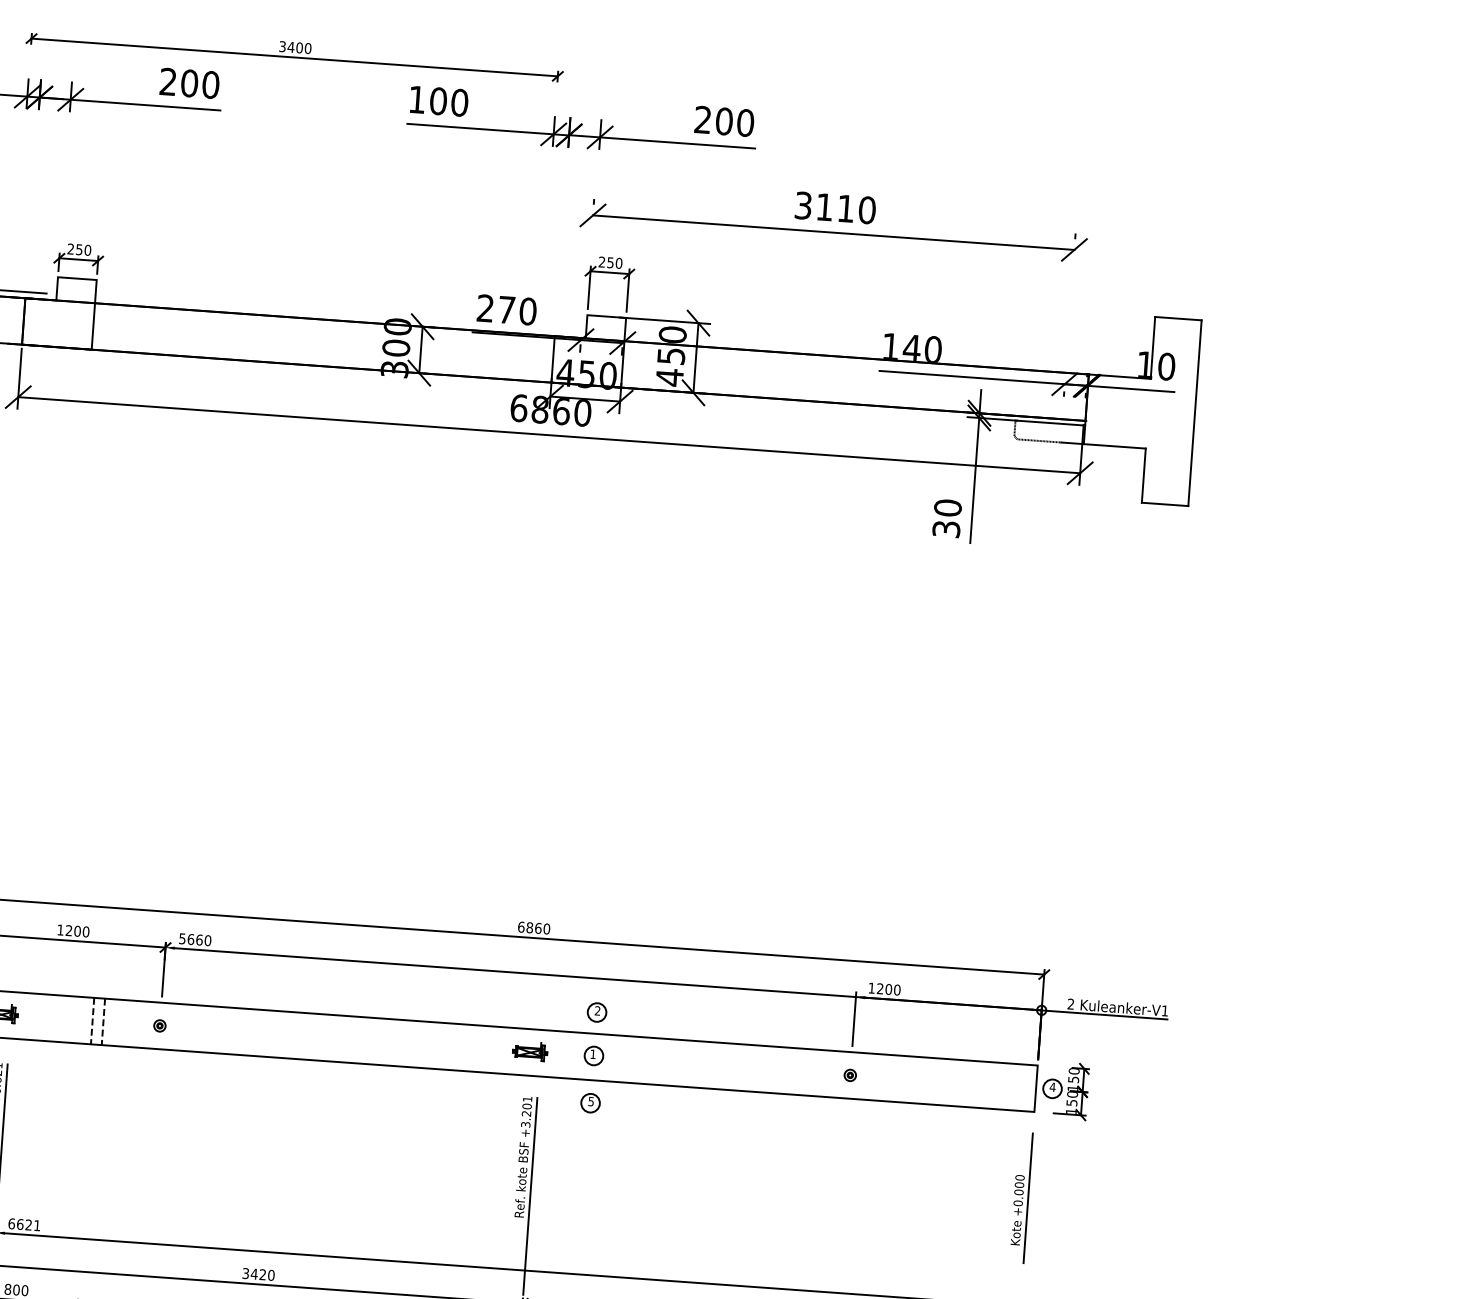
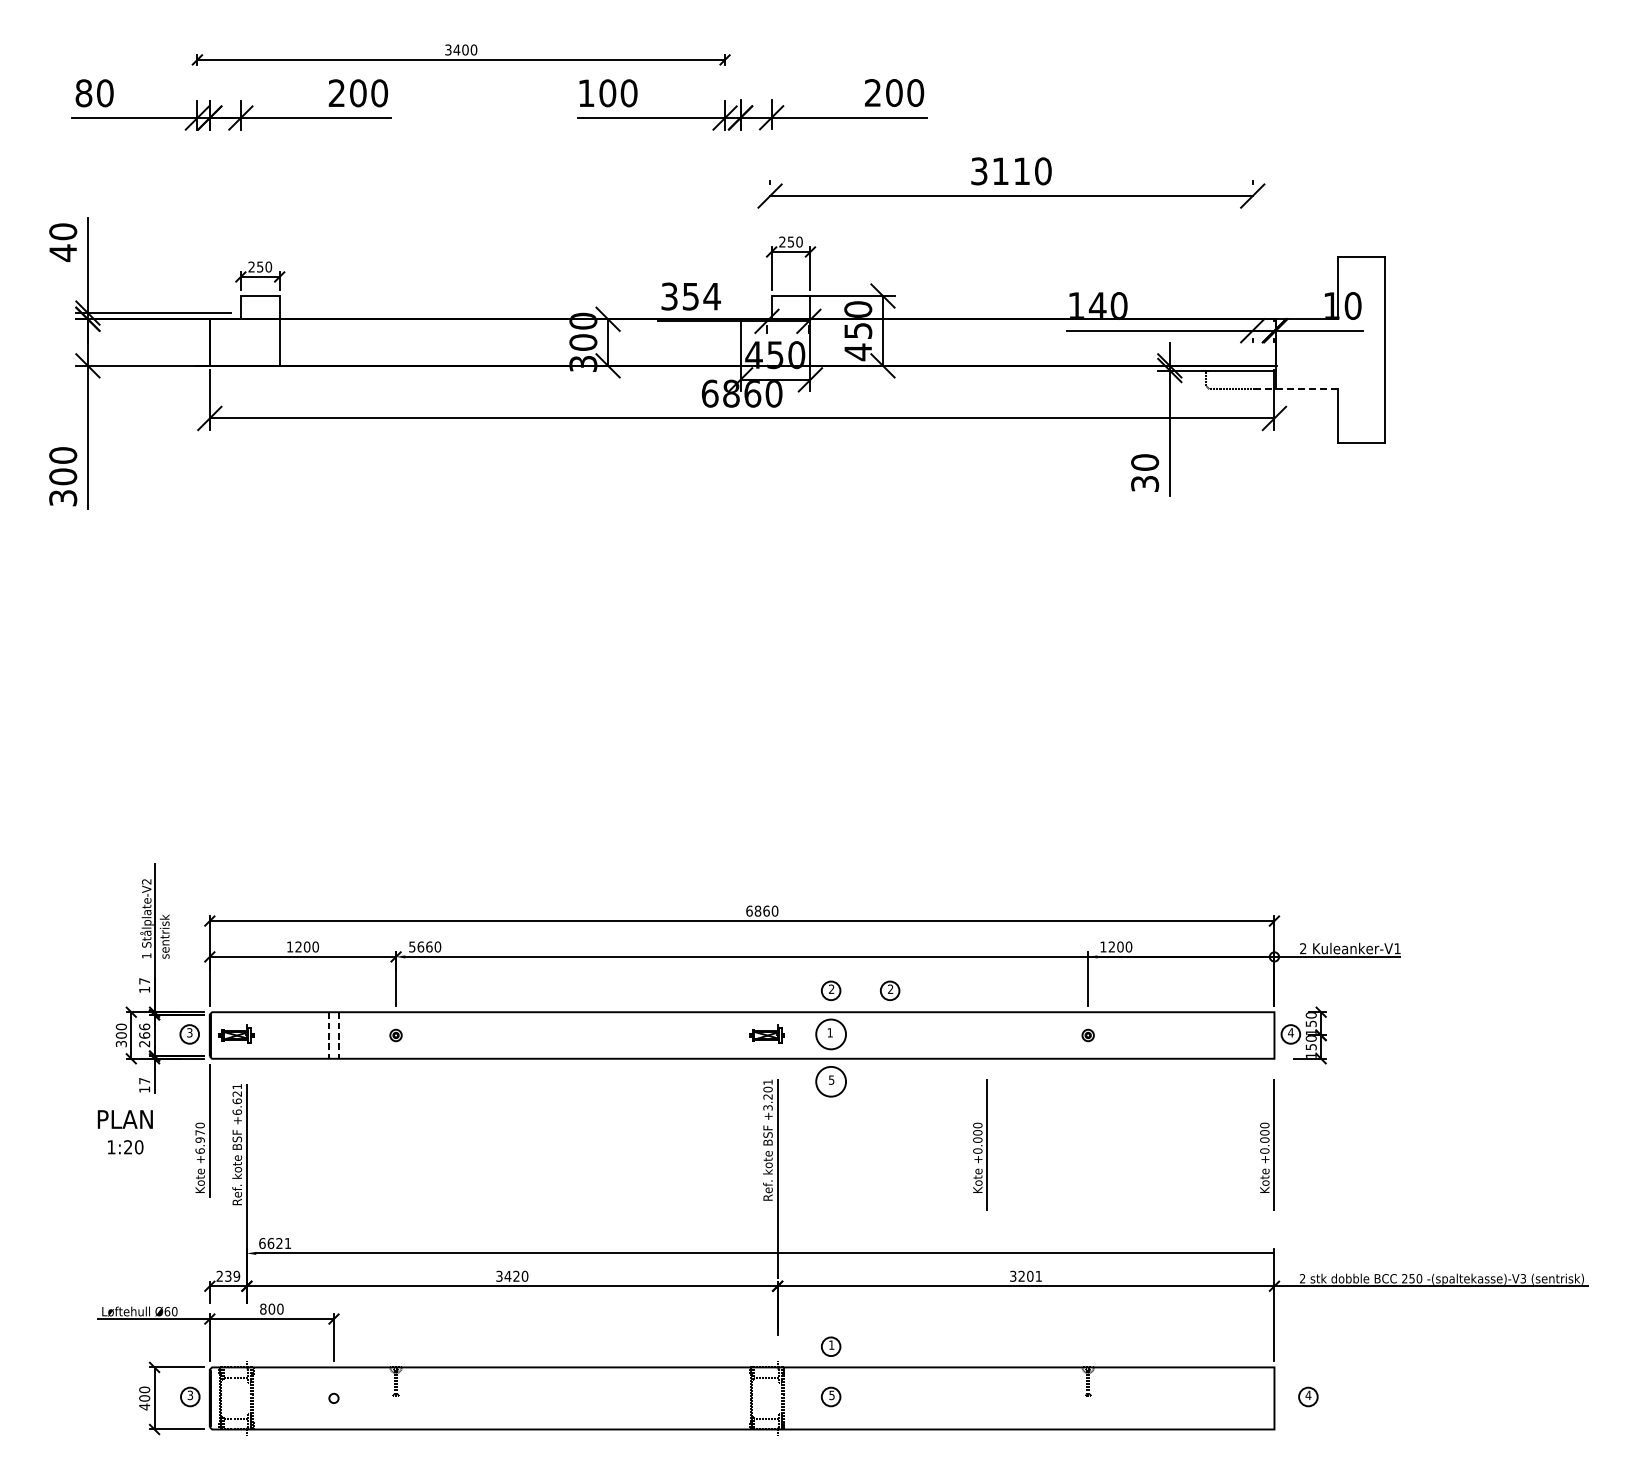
text: (506, 309) -> (690, 296), 270 -> 354
line: (1103, 445) -> (1295, 389), solid -> dashed
part: (656, 1016) -> (890, 990), added
circle: (593, 1056) -> (830, 1034), size x1.6
circle: (589, 1102) -> (830, 1081), size x1.6
part: (735, 1176) -> (980, 1144), added

